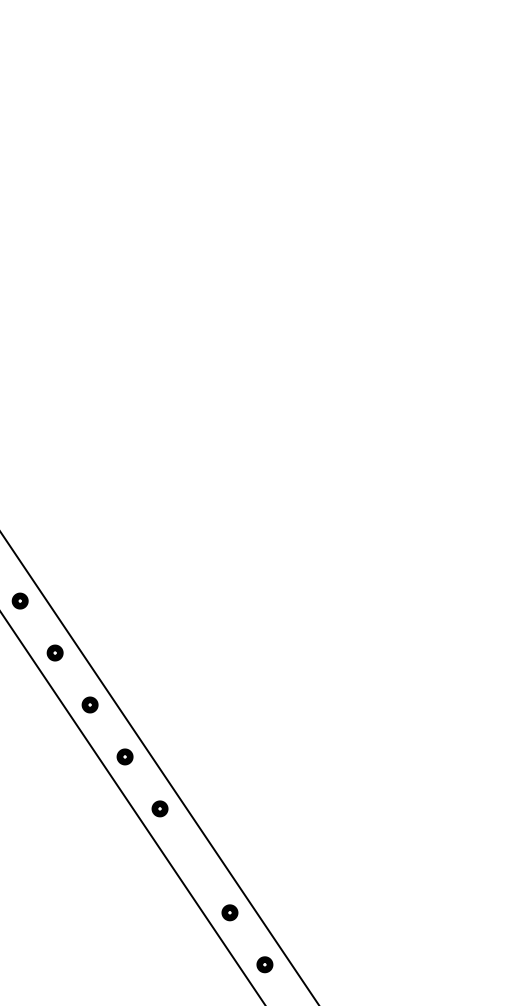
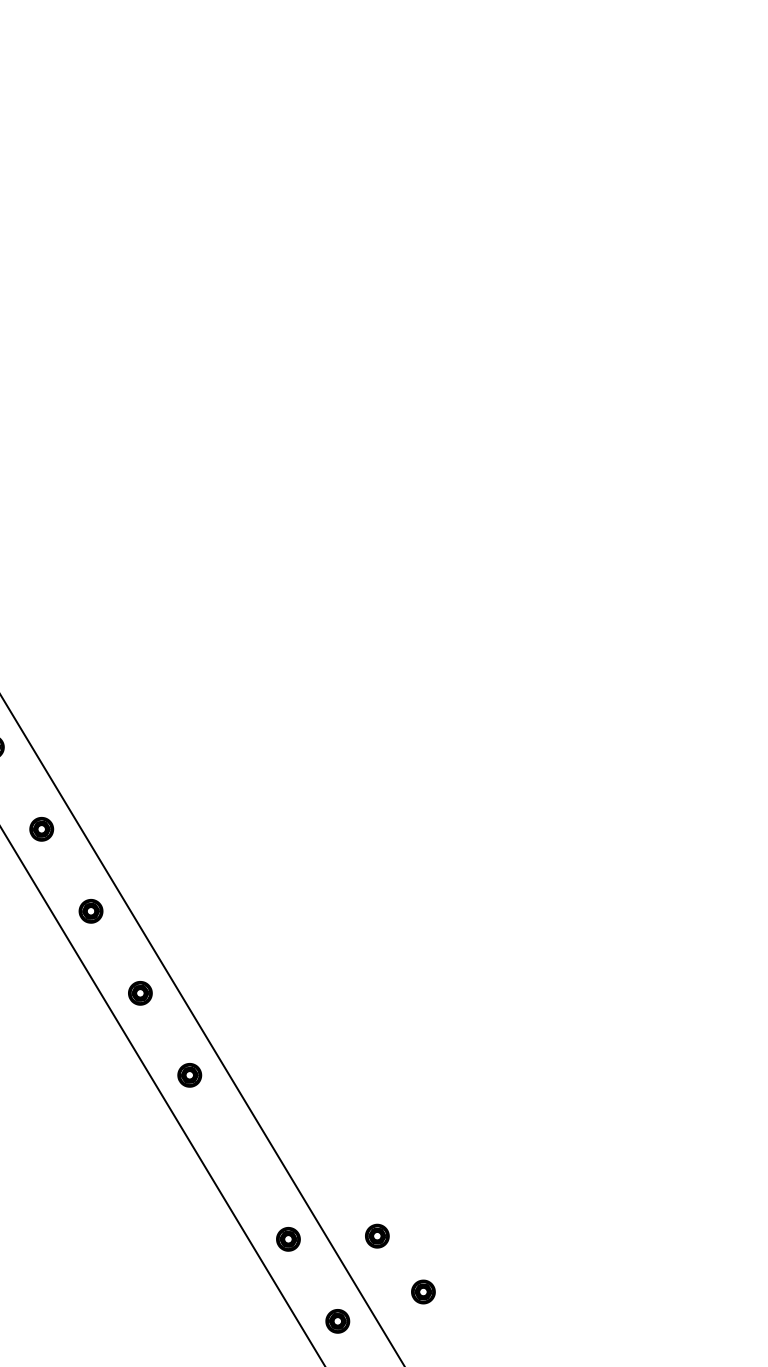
part: (287, 907) -> (376, 1235), added
part: (319, 942) -> (422, 1291), added

